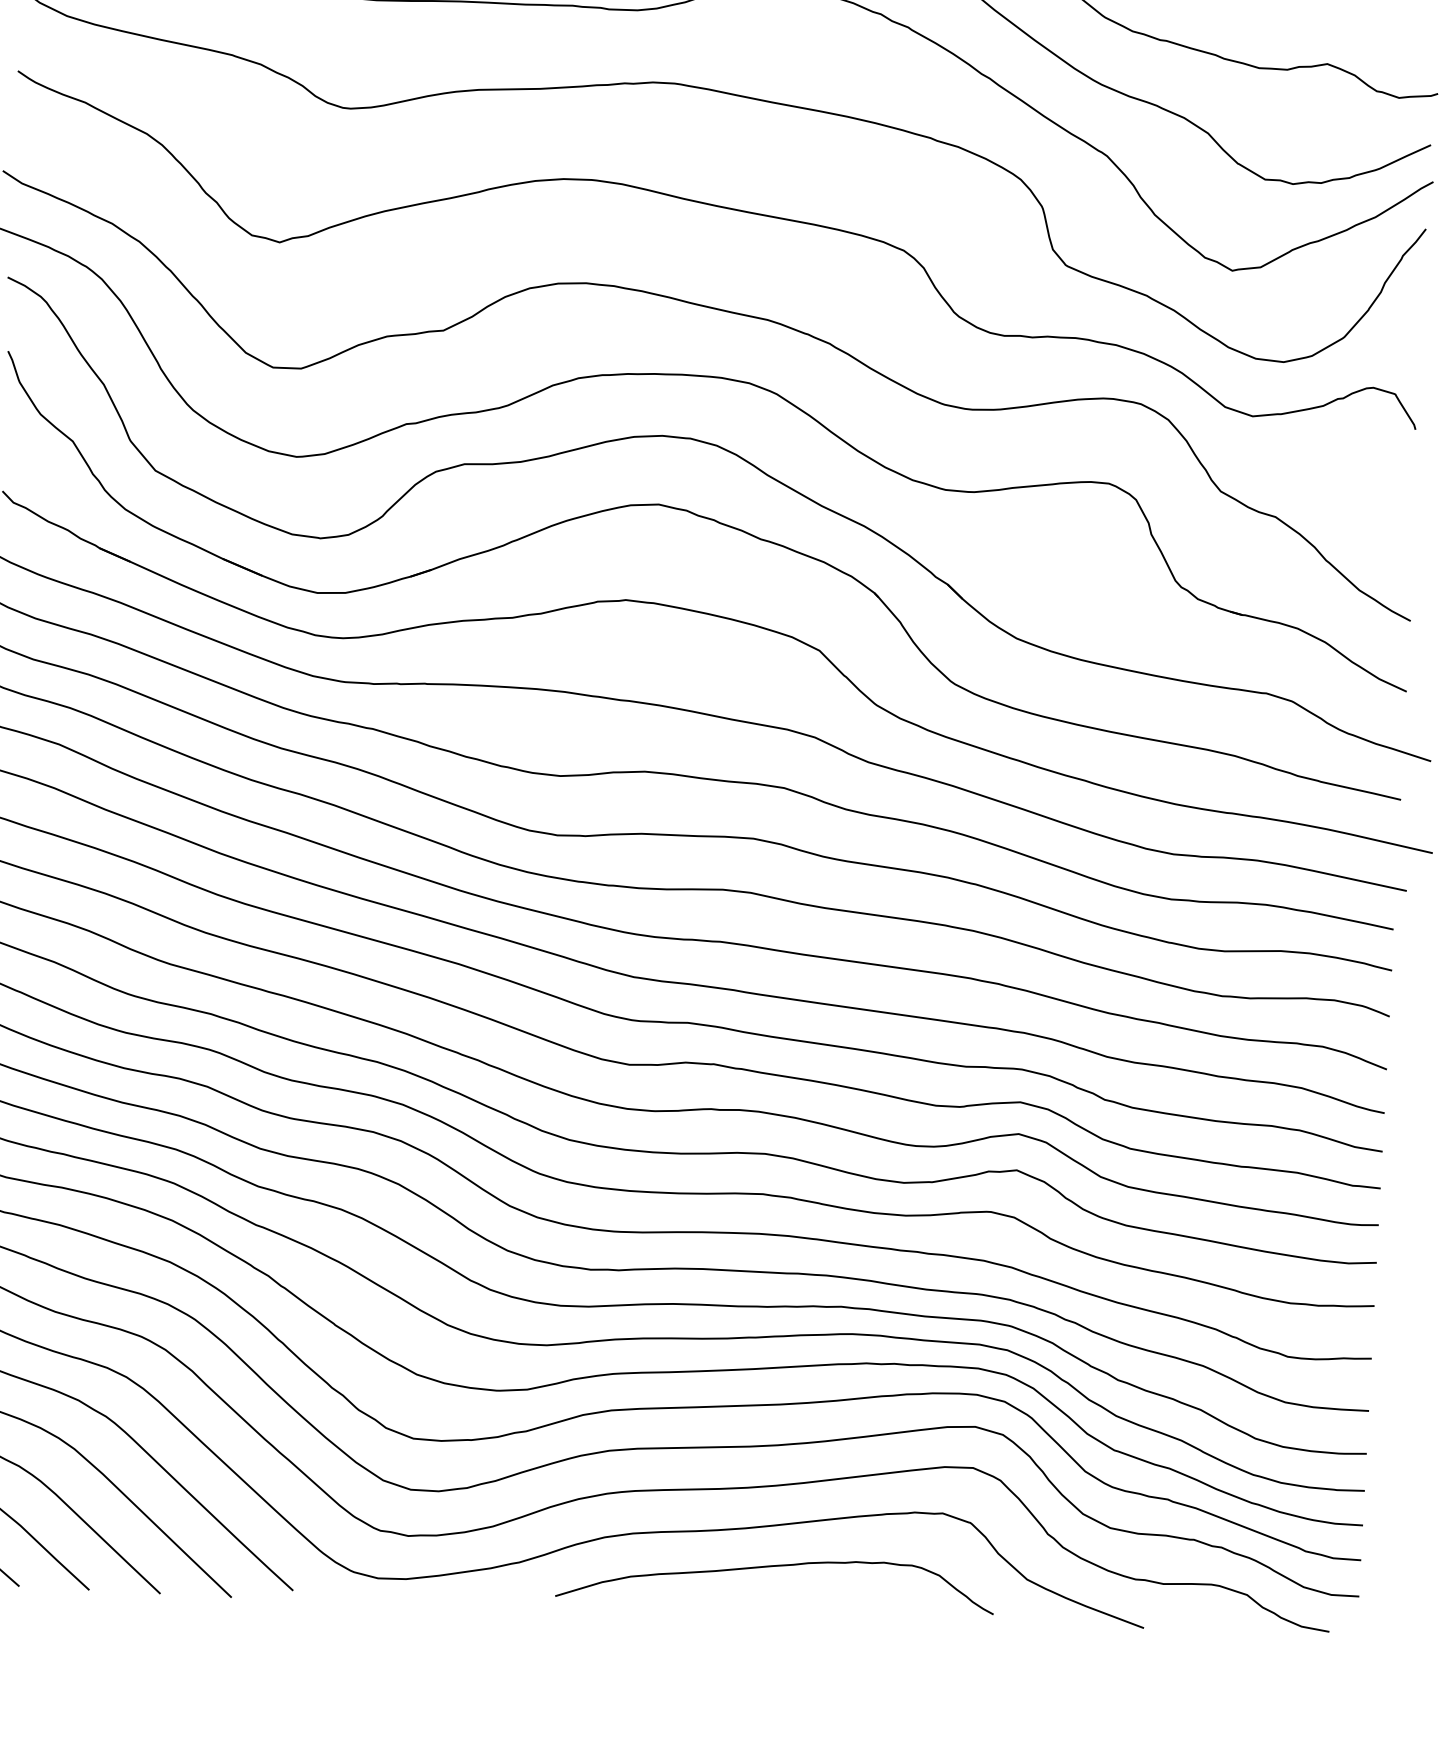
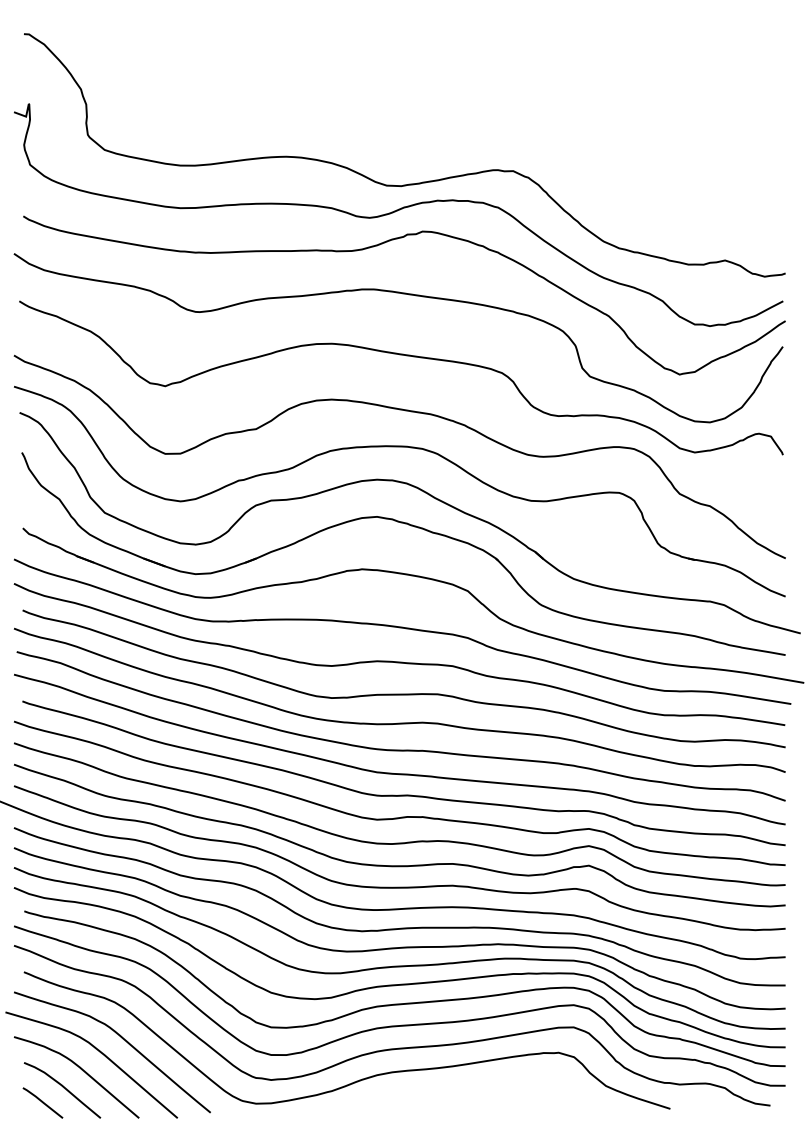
curve: (776, 1567) -> (470, 1086), removed

